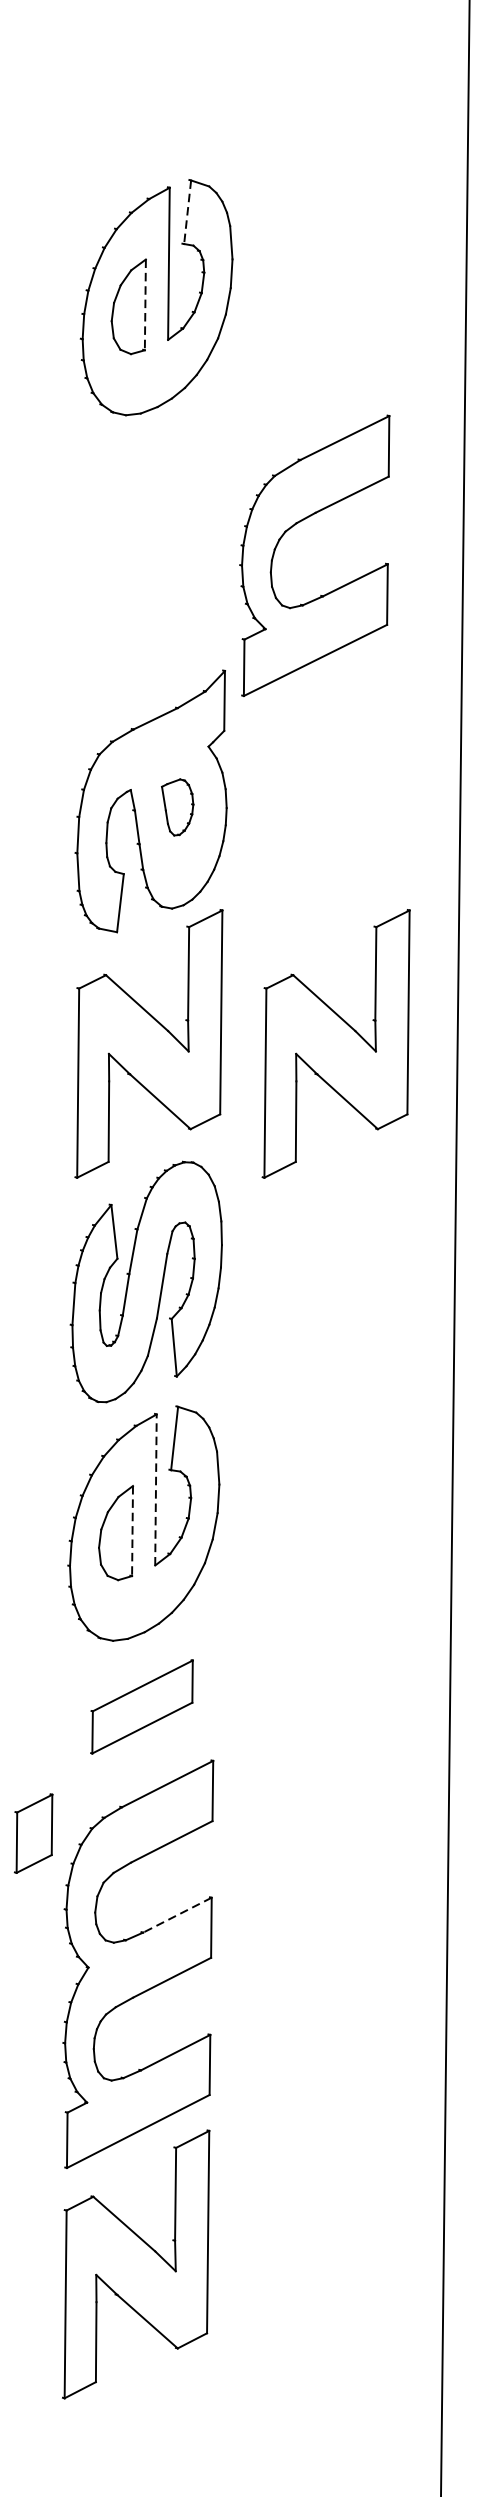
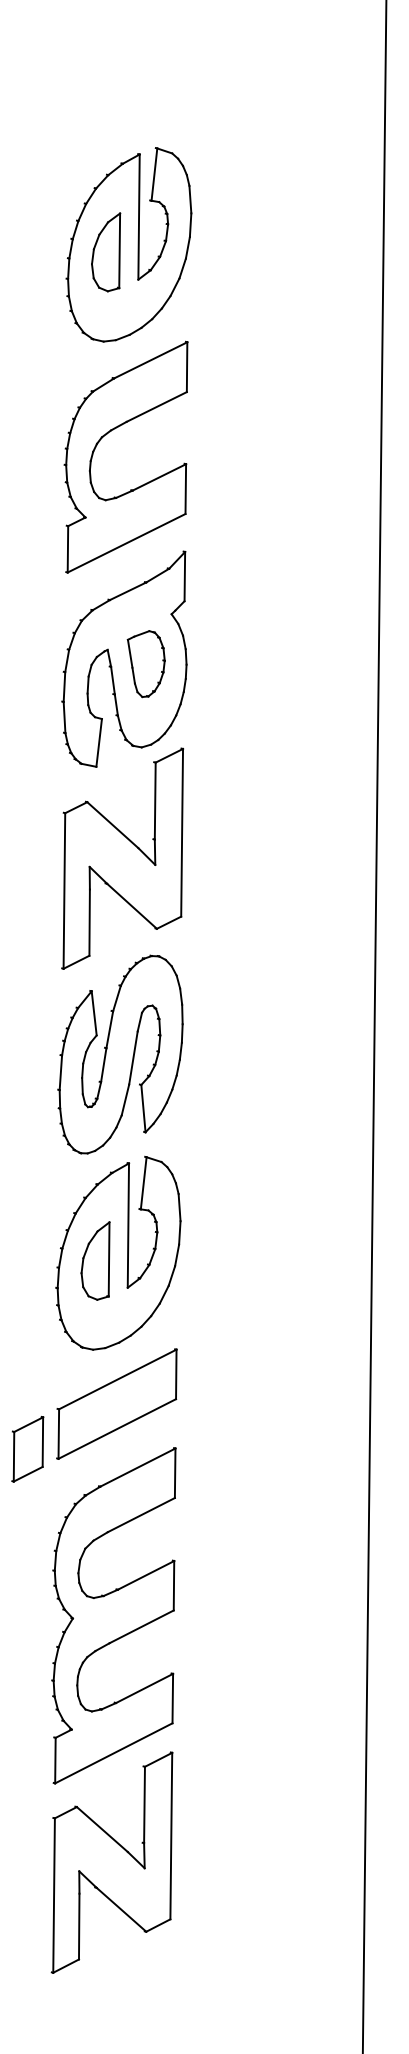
line: (187, 213) -> (154, 175), dashed -> solid
line: (145, 305) -> (119, 251), dashed -> solid
part: (295, 525) -> (110, 432), moved
part: (176, 807) -> (145, 664), size x1.43
part: (336, 1043) -> (276, 858), removed
line: (156, 1489) -> (128, 1225), dashed -> solid
line: (133, 1531) -> (109, 1259), dashed -> solid
part: (141, 1706) -> (116, 1403), size x1.43
part: (33, 1833) -> (27, 1449), moved
line: (177, 1915) -> (146, 1575), dashed -> solid

